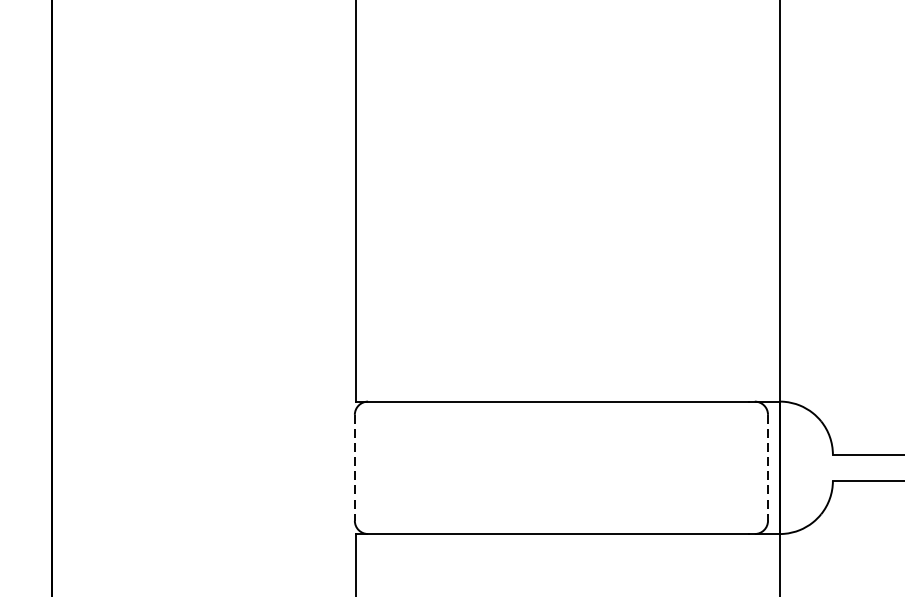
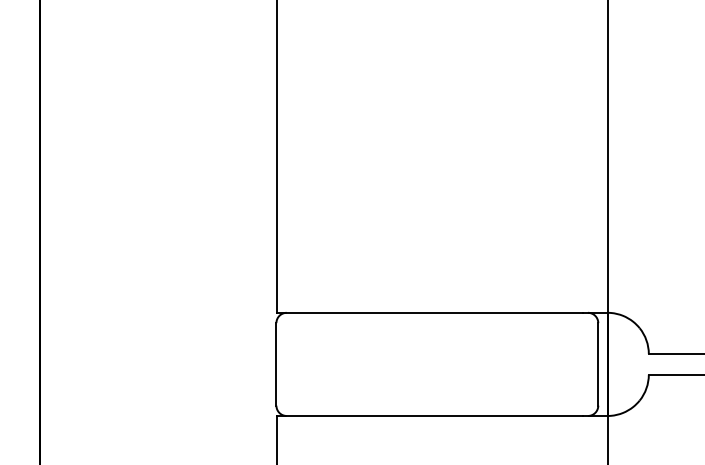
line: (354, 467) -> (276, 364), dashed -> solid
line: (768, 467) -> (598, 364), dashed -> solid

